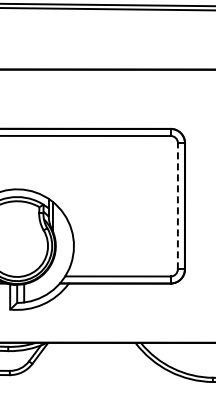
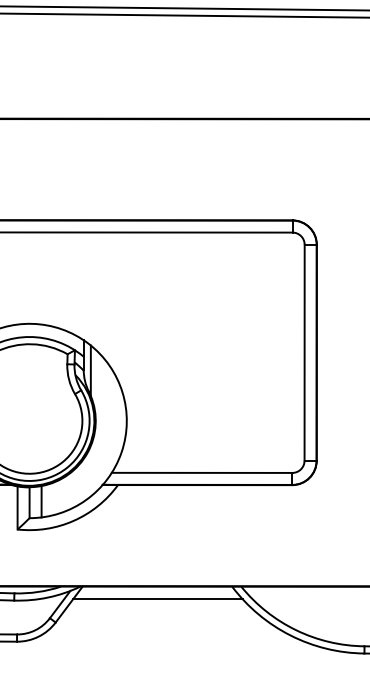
line: (177, 205) -> (303, 351), dashed -> solid
line: (91, 350) -> (156, 599), added

